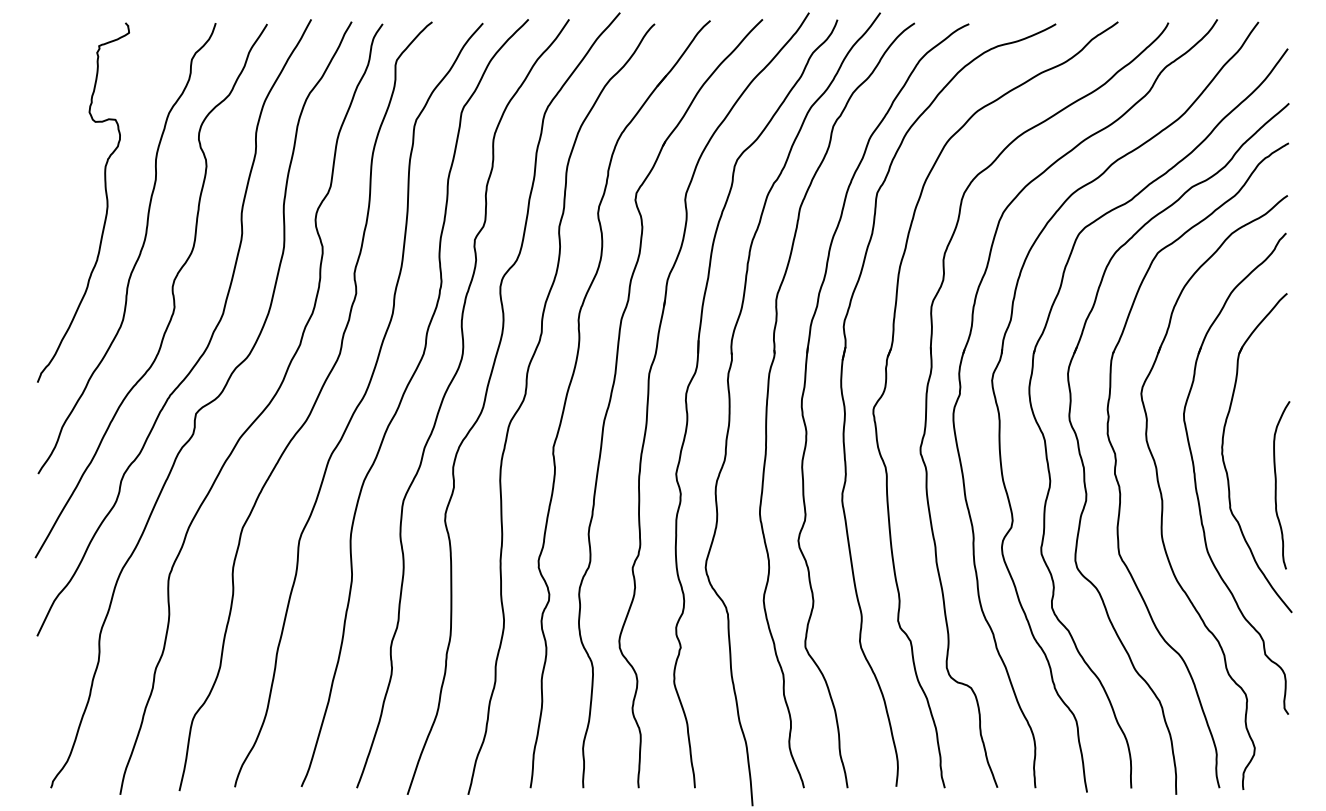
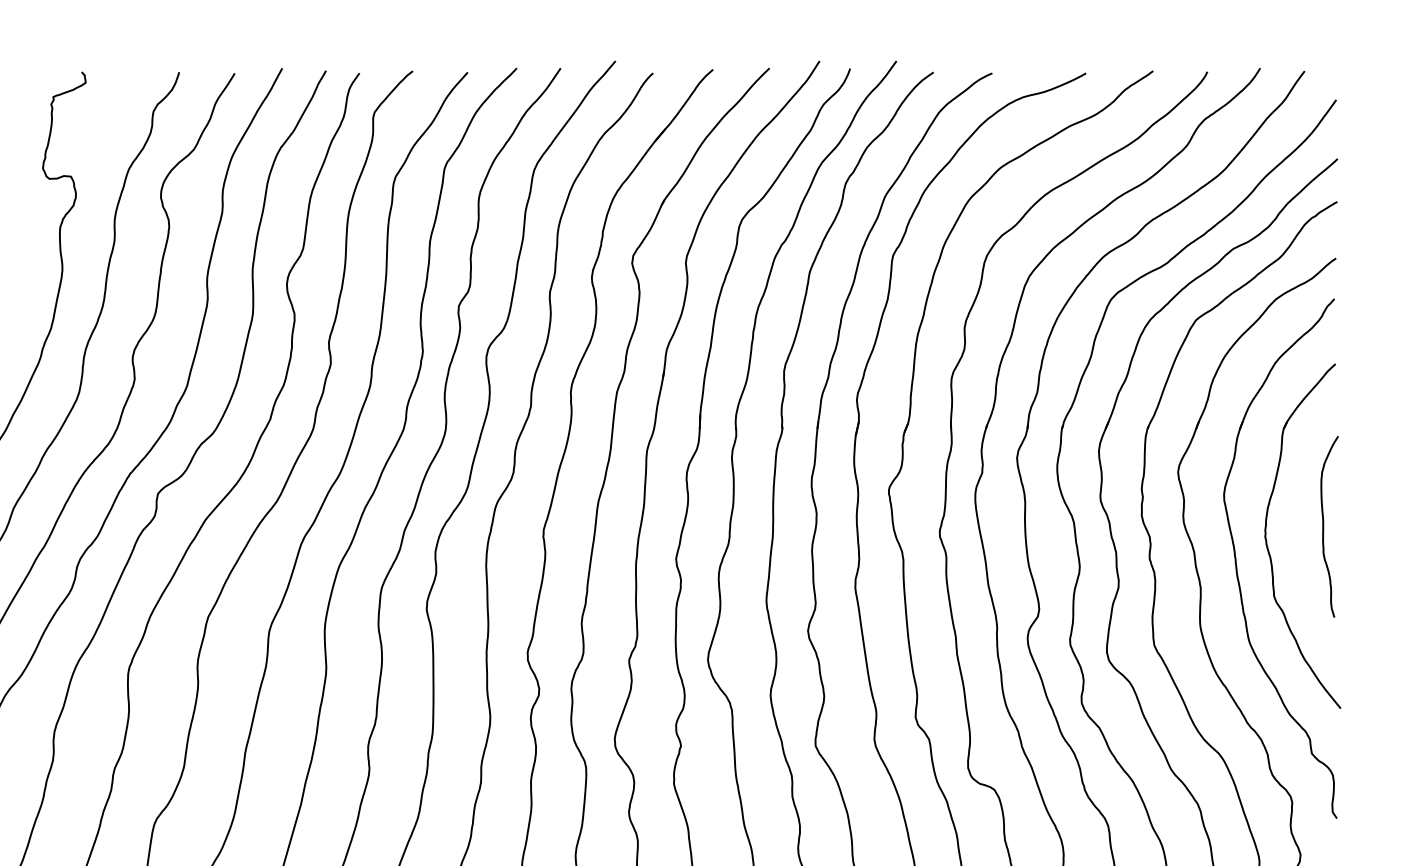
curve: (1276, 485) -> (1323, 527), moved

